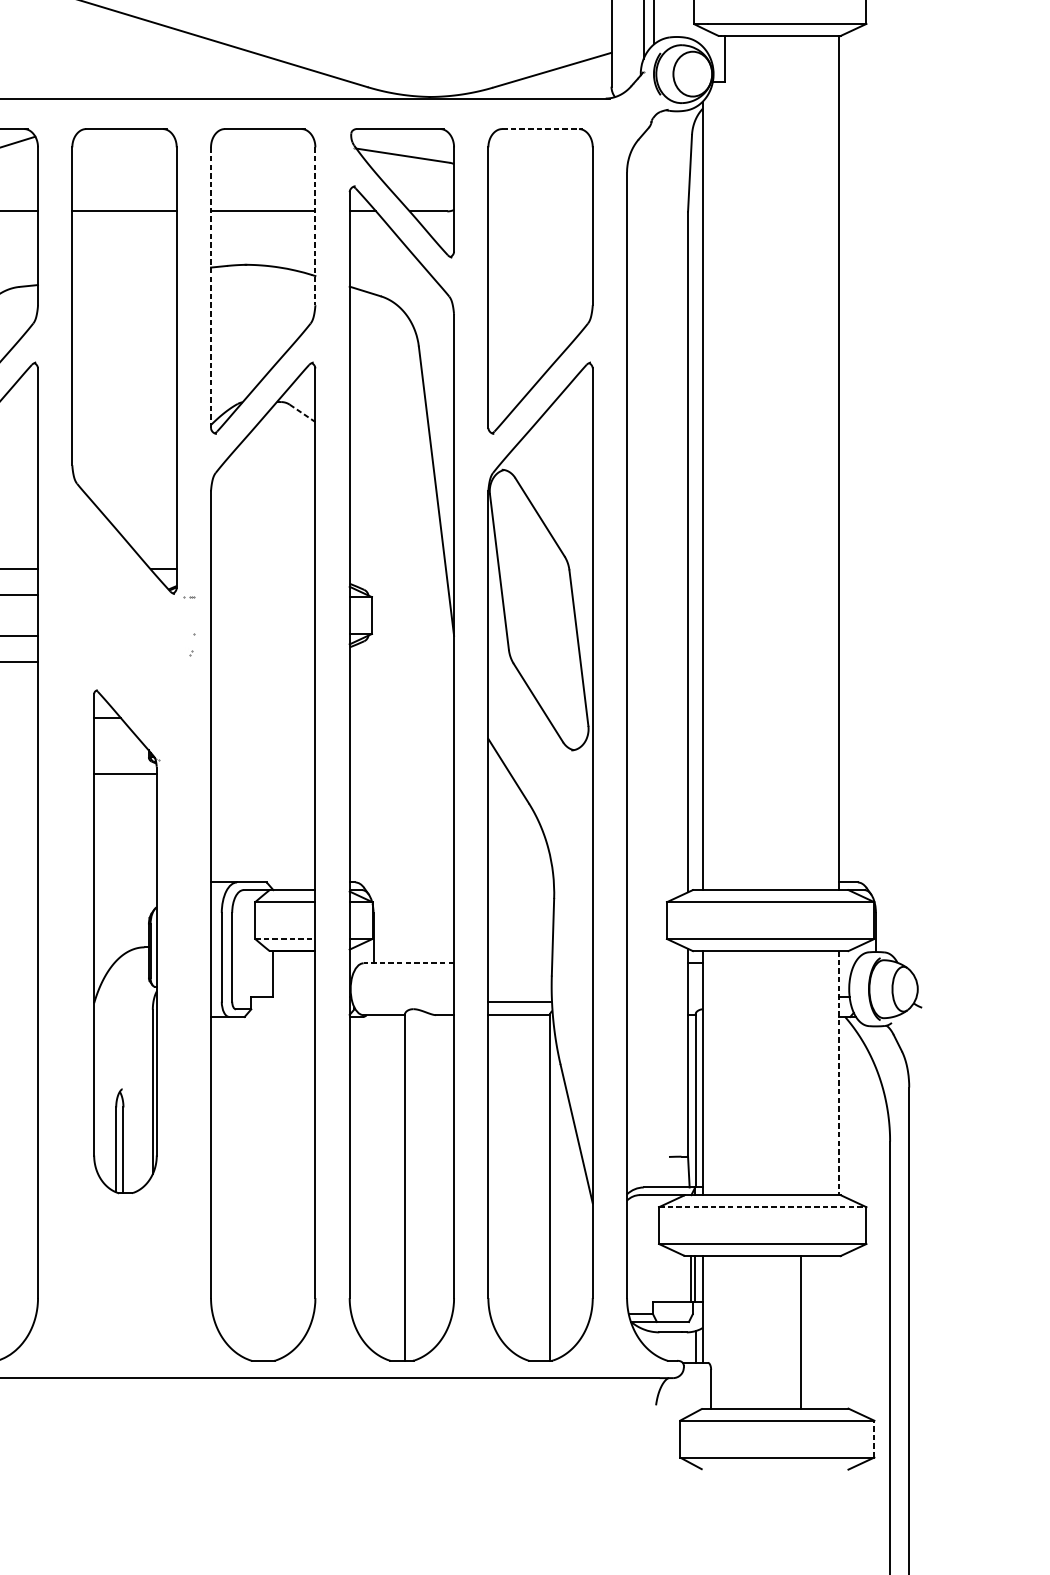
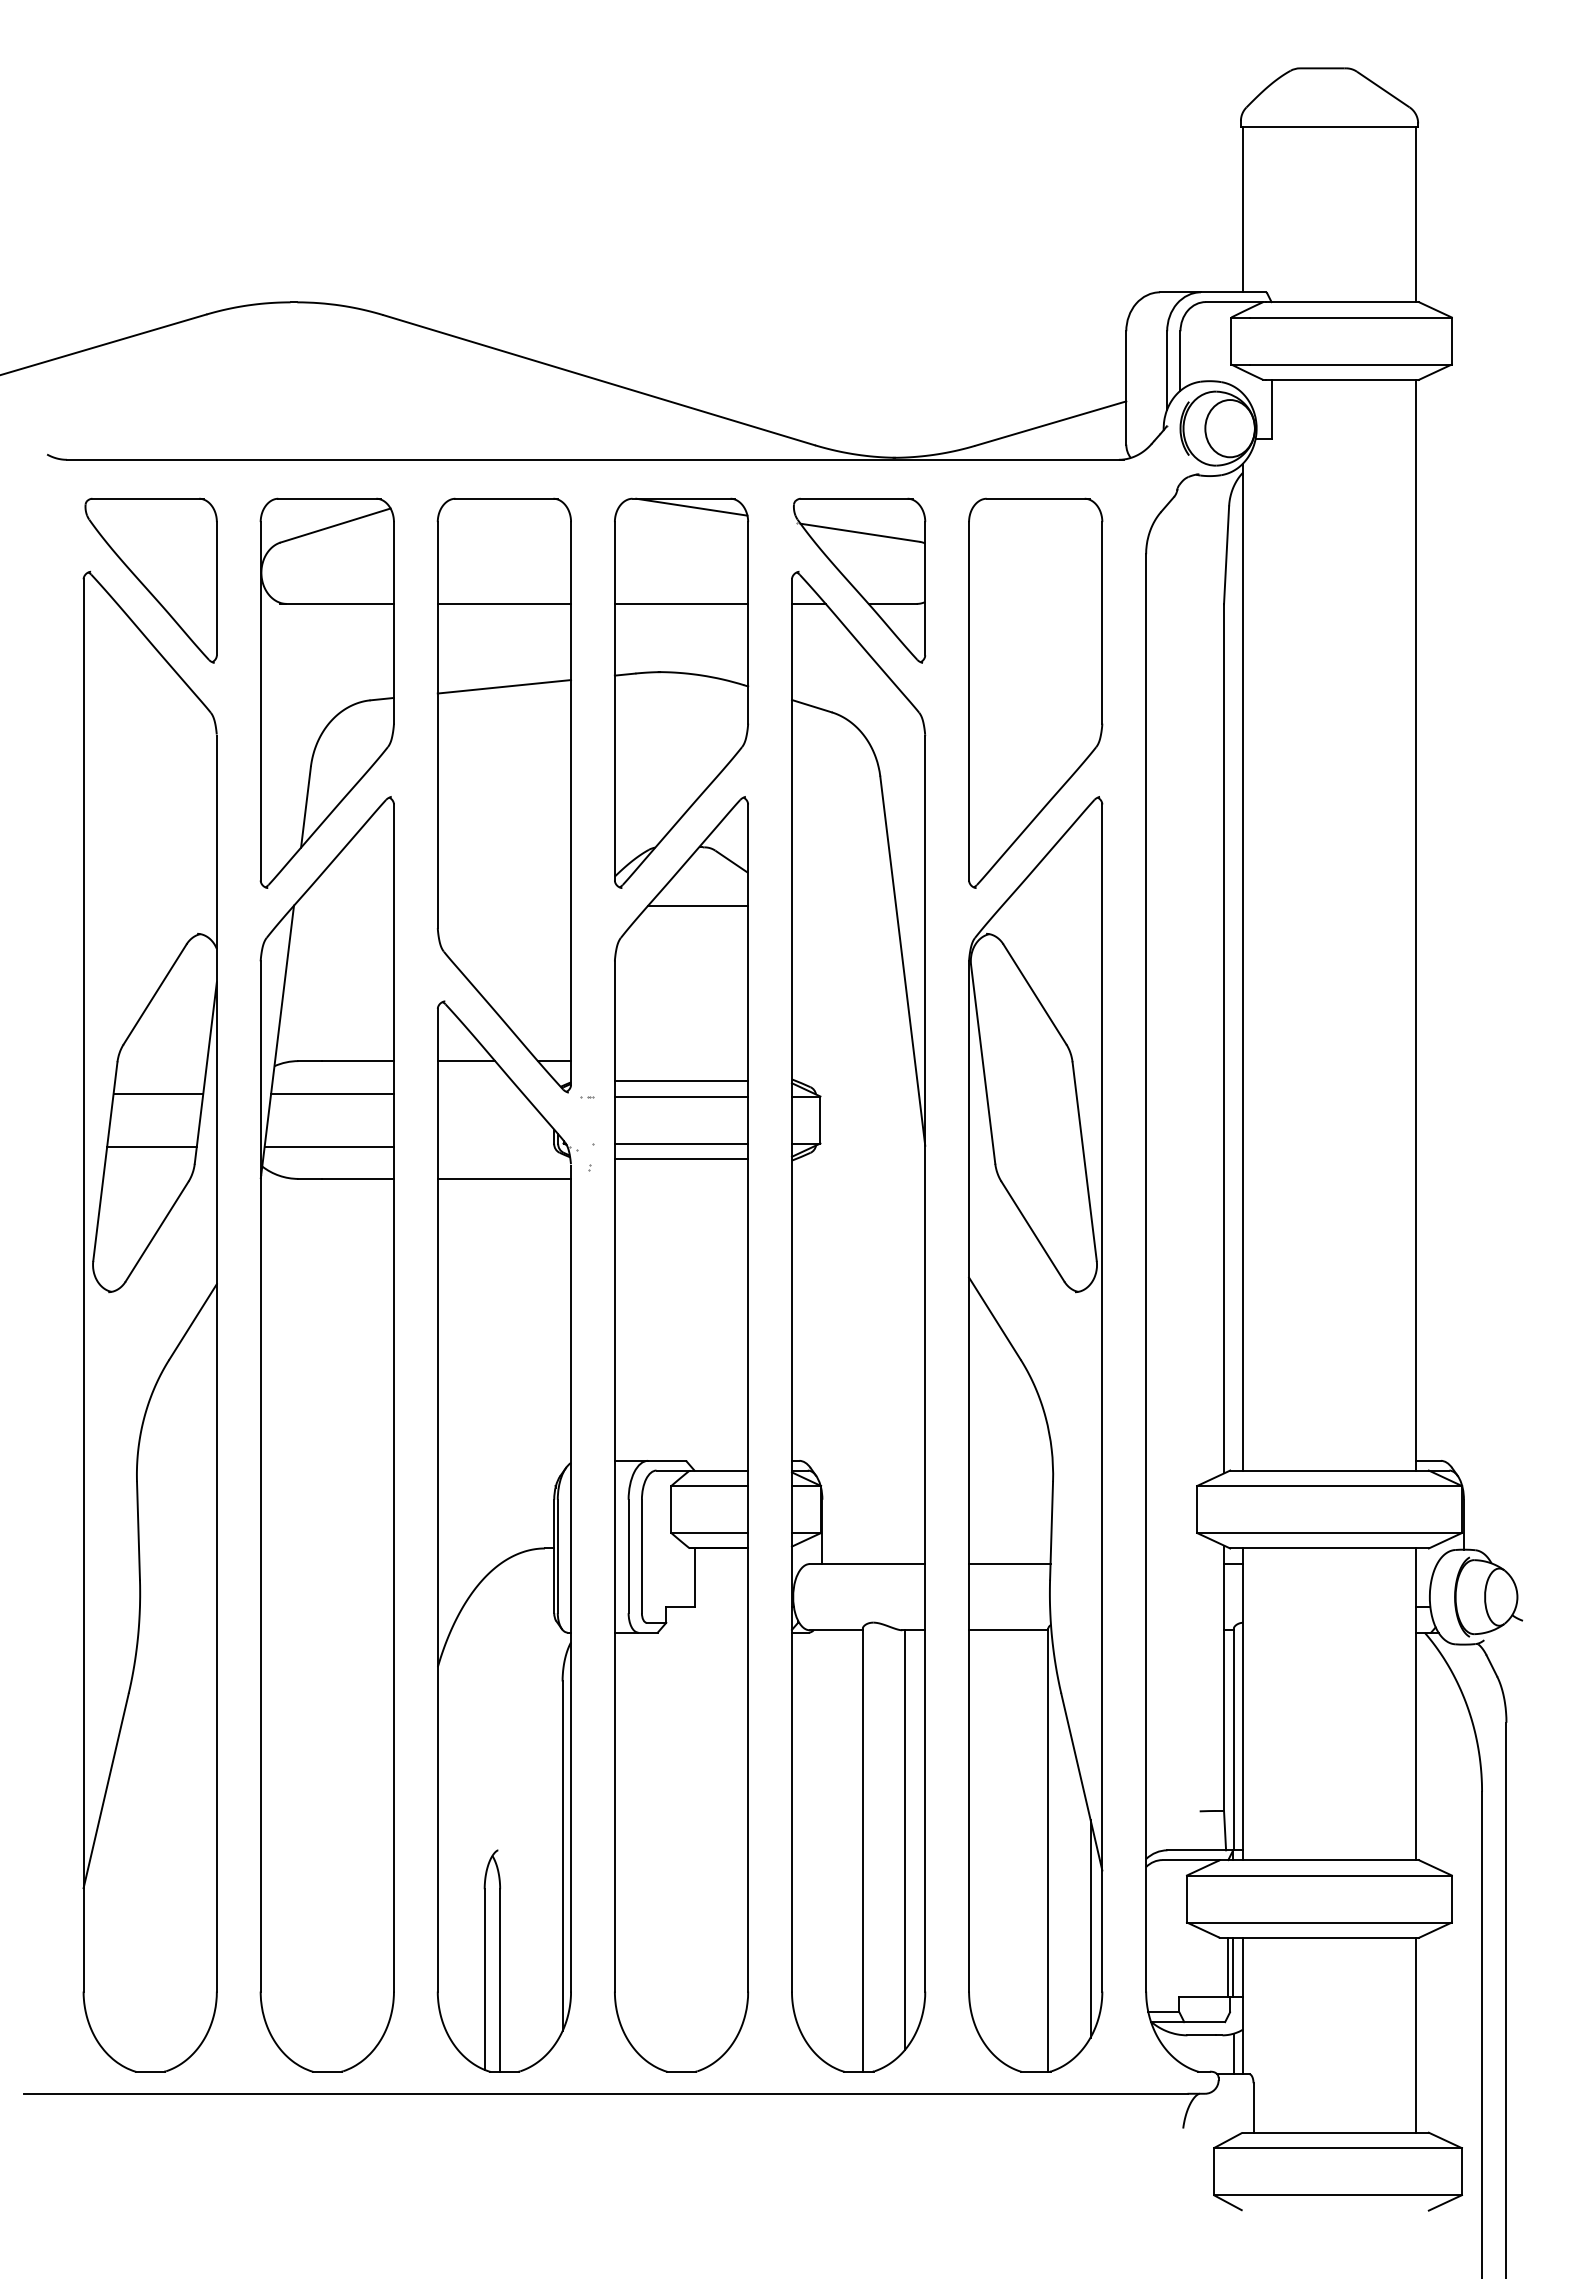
line: (542, 128) -> (1038, 498), dashed -> solid
line: (271, 135) -> (691, 506), added
line: (315, 225) -> (748, 622), dashed -> solid
line: (124, 276) -> (504, 686), added
line: (210, 287) -> (614, 701), dashed -> solid
line: (302, 413) -> (731, 861), dashed -> solid
line: (276, 447) -> (698, 905), added
line: (263, 585) -> (681, 1081), added
line: (263, 597) -> (681, 1096), added
line: (263, 633) -> (681, 1143), added
line: (263, 645) -> (681, 1158), added
line: (285, 939) -> (710, 1533), dashed -> solid
part: (126, 941) -> (507, 1536), size x1.67
line: (408, 963) -> (867, 1564), dashed -> solid
line: (520, 1002) -> (1009, 1564), moved
line: (838, 1073) -> (1416, 1704), dashed -> solid
line: (438, 1179) -> (905, 1839), added
line: (762, 1207) -> (1319, 1875), dashed -> solid
line: (583, 1248) -> (1090, 1928), added
line: (801, 1331) -> (1416, 2034), moved
line: (874, 1438) -> (1461, 2171), dashed -> solid

